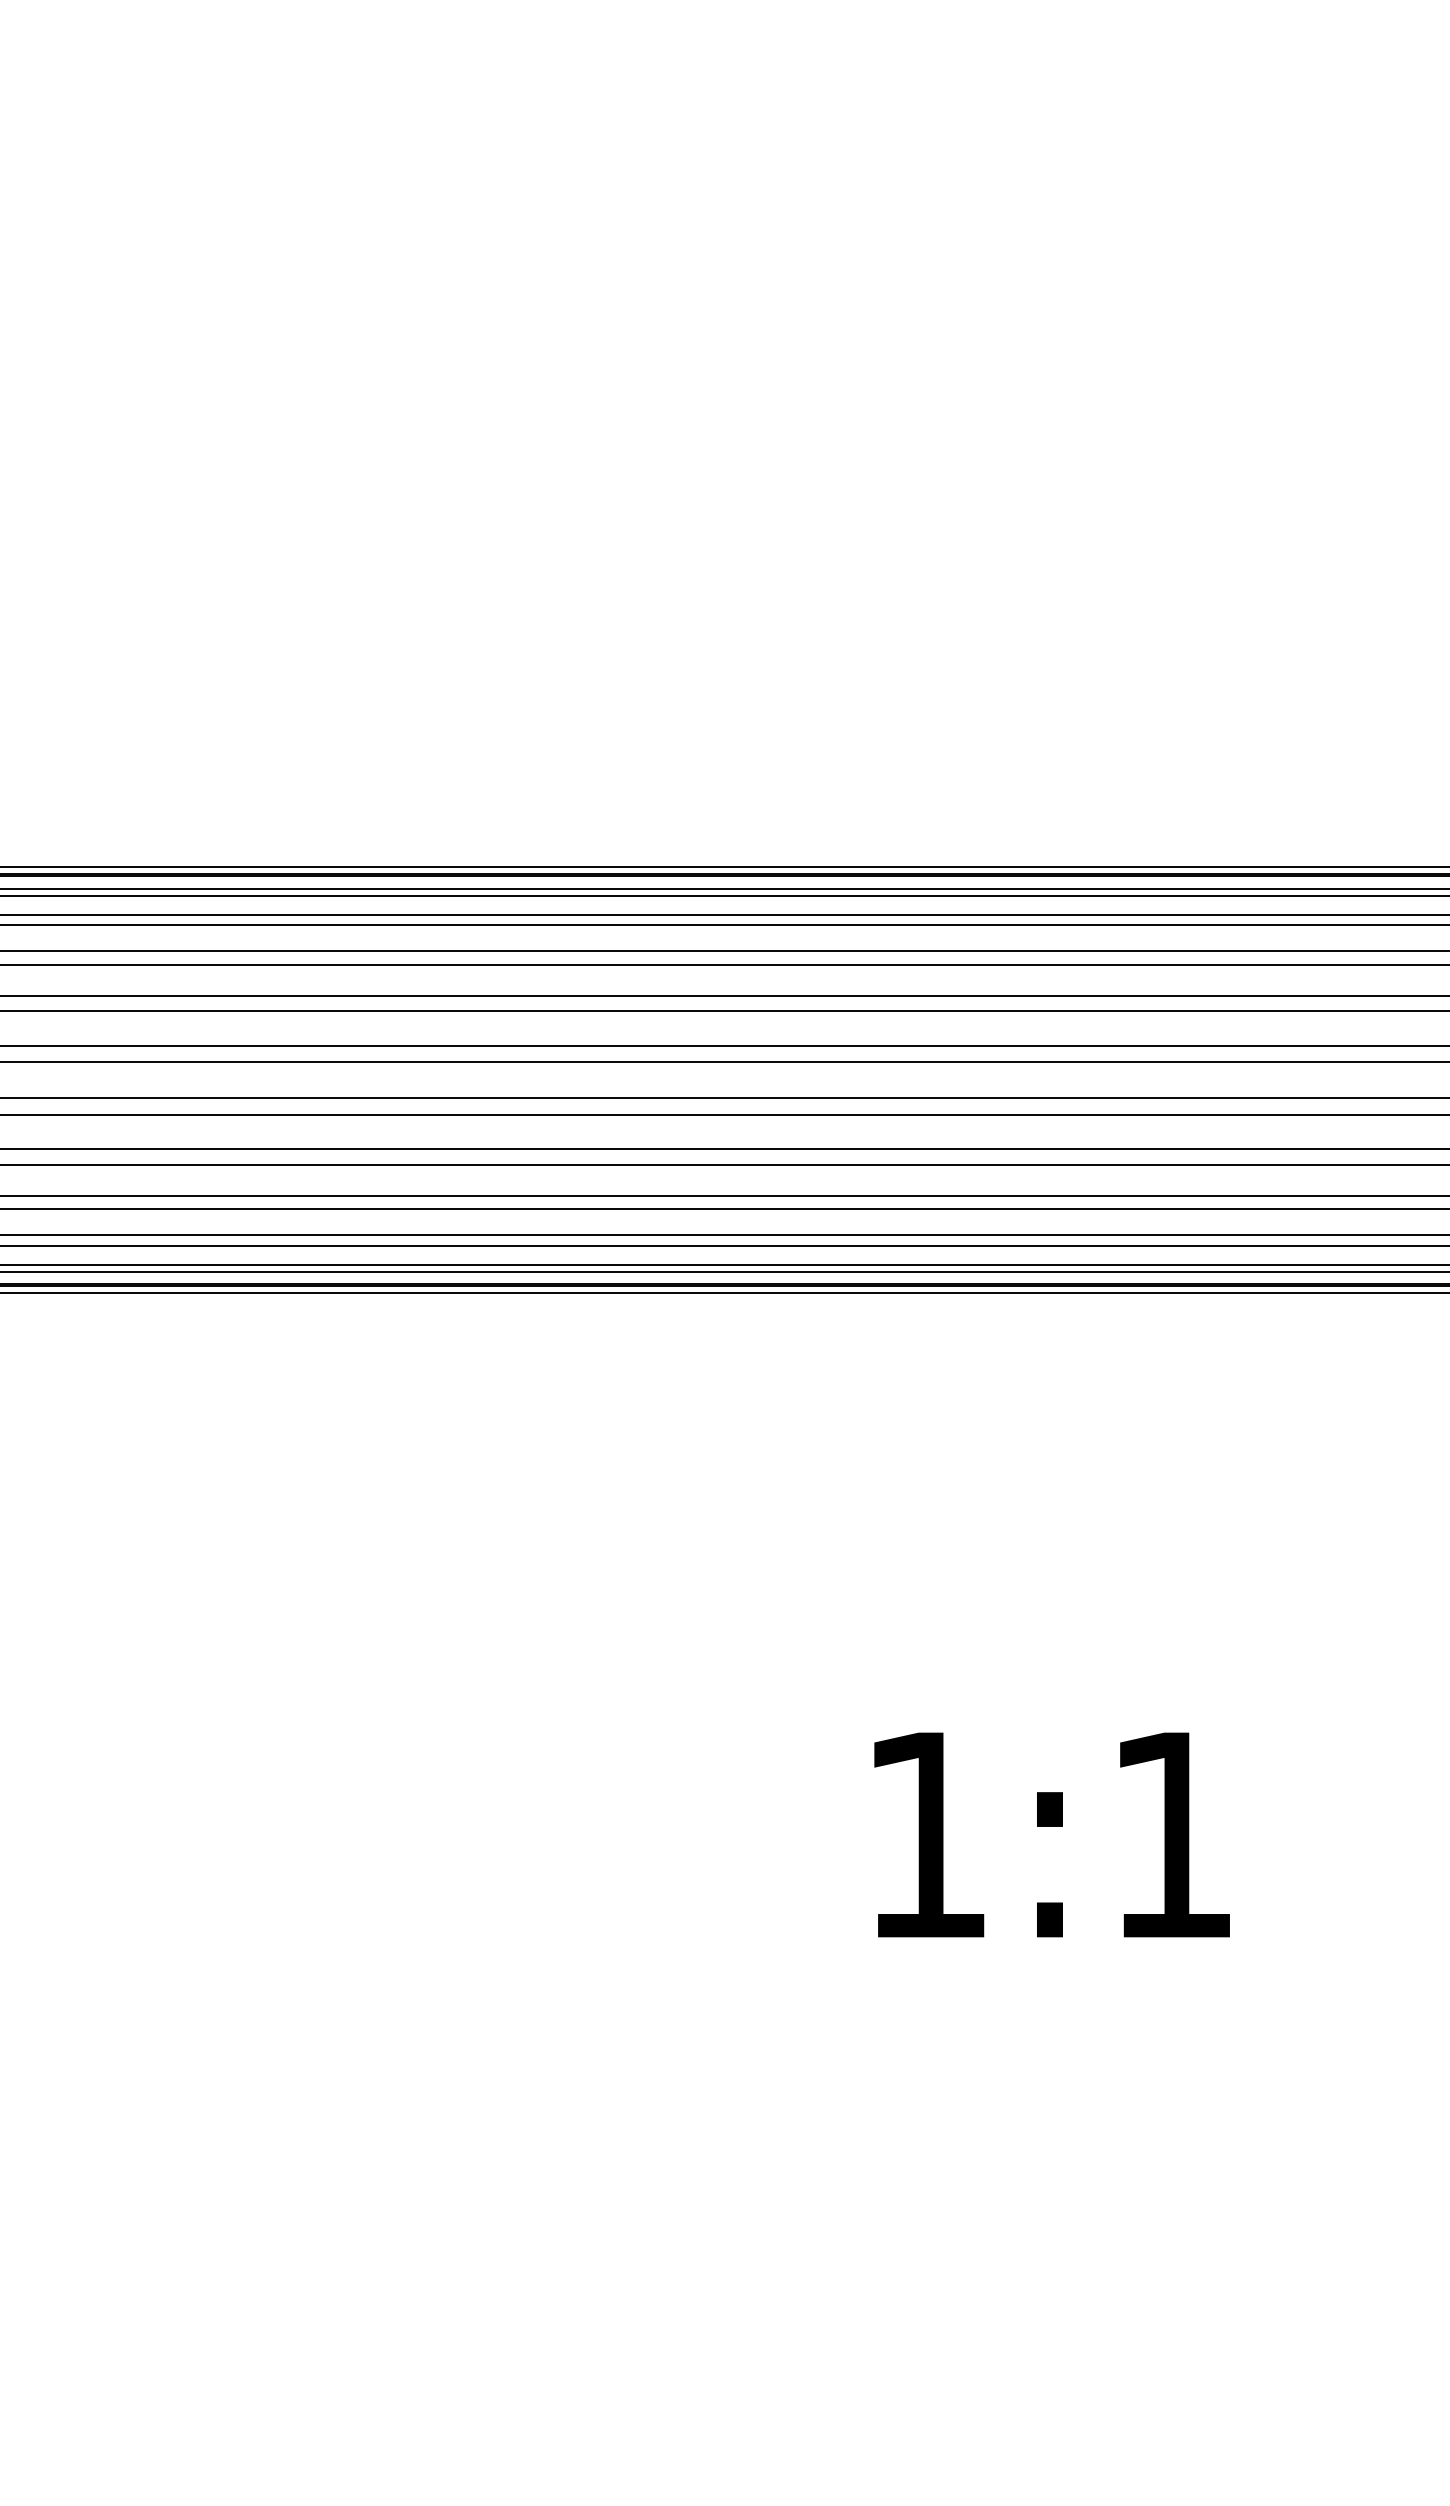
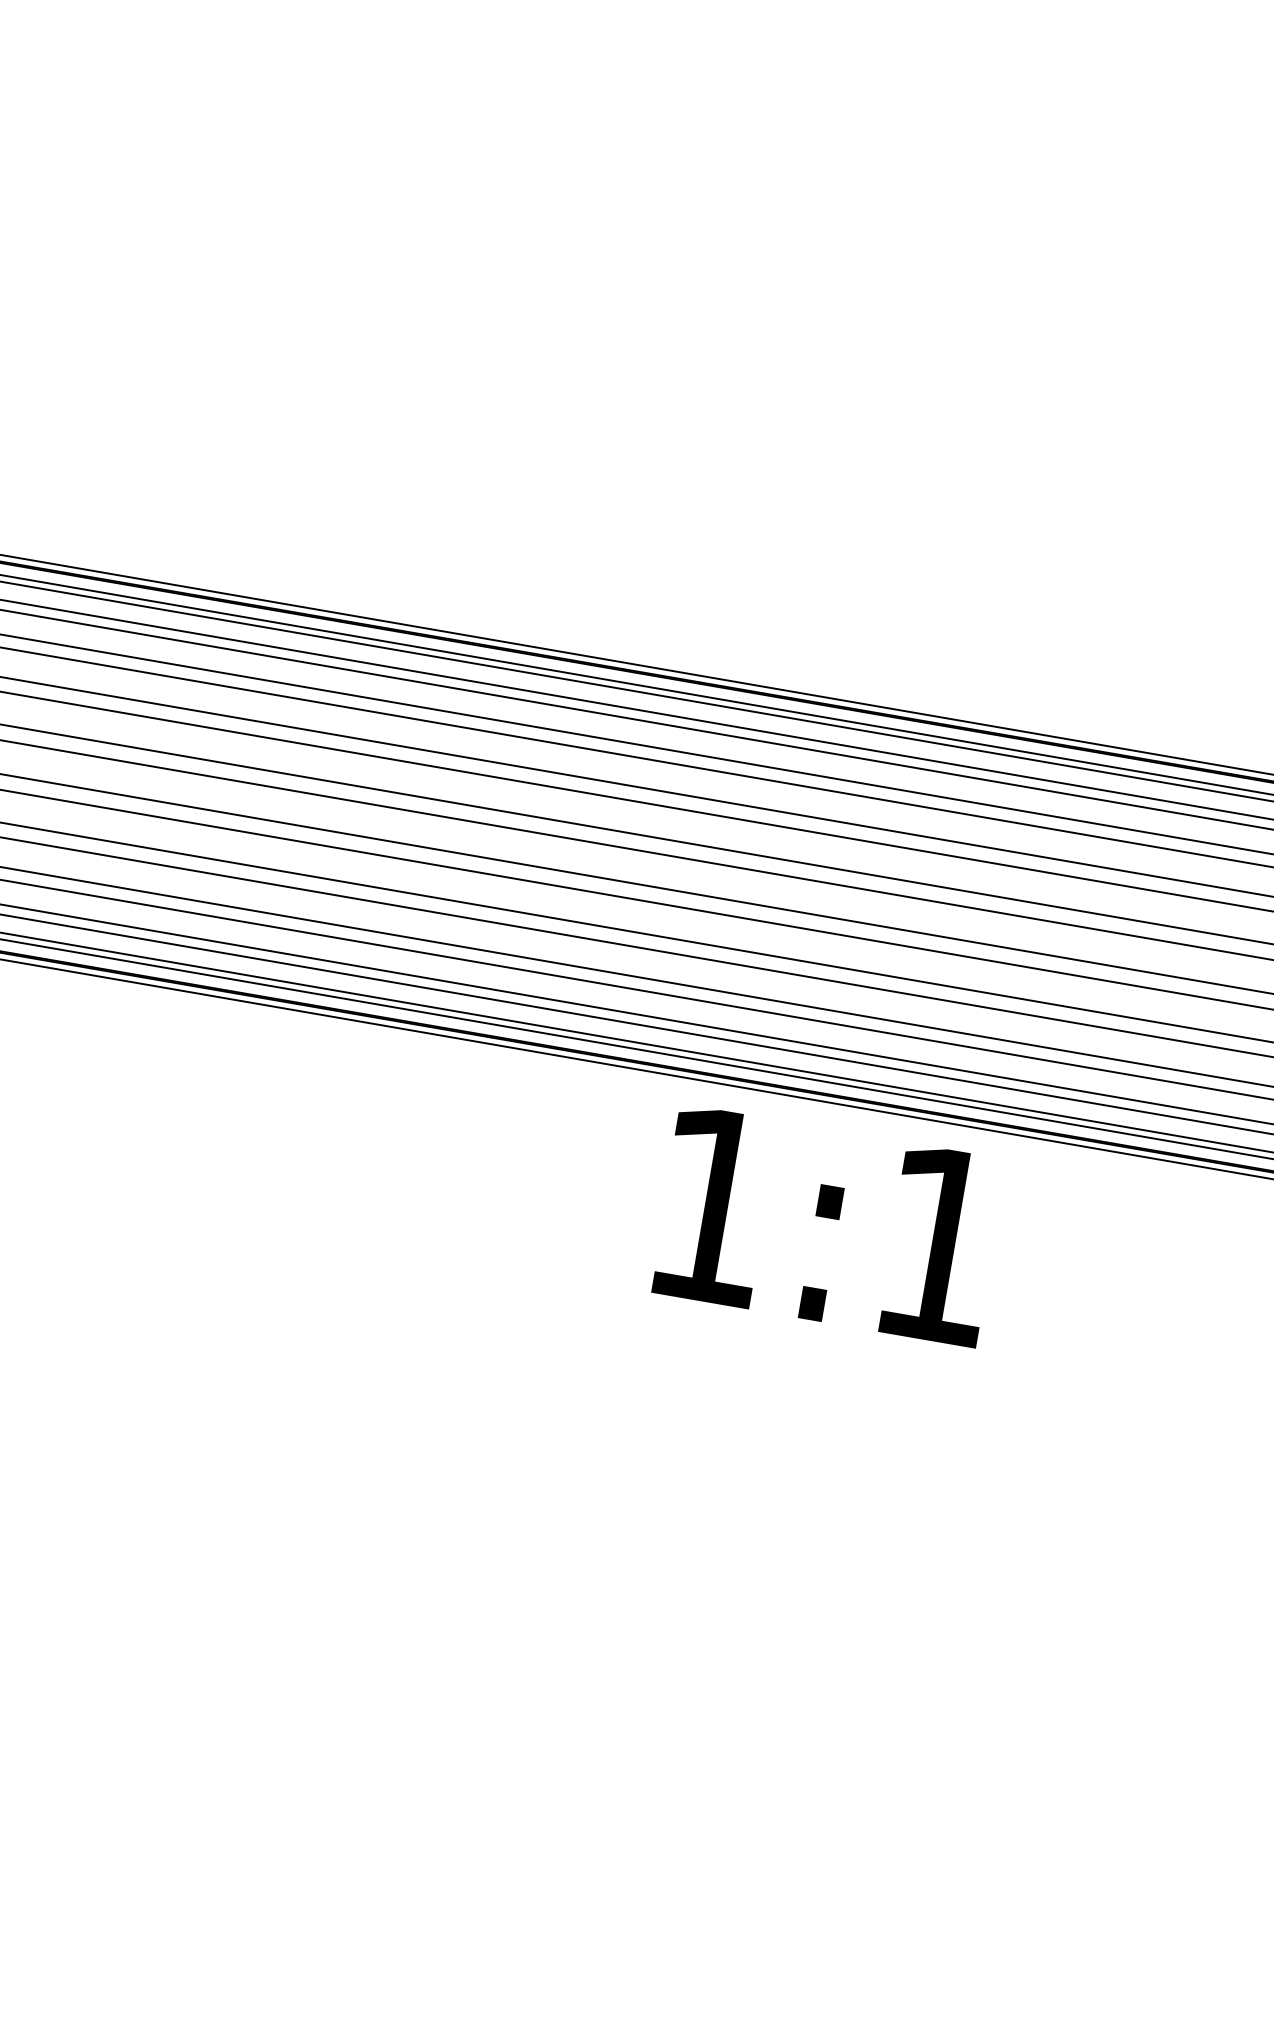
text: (1051, 1834) -> (827, 1225), moved

